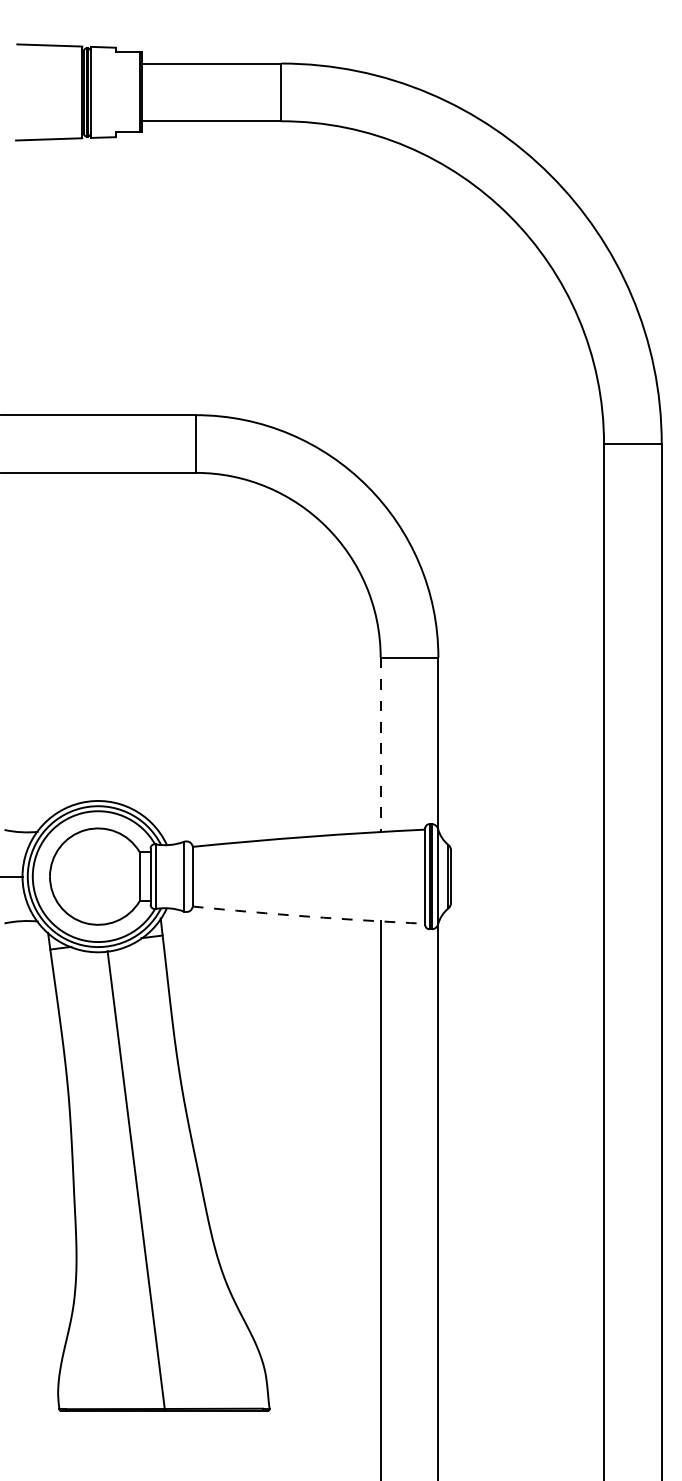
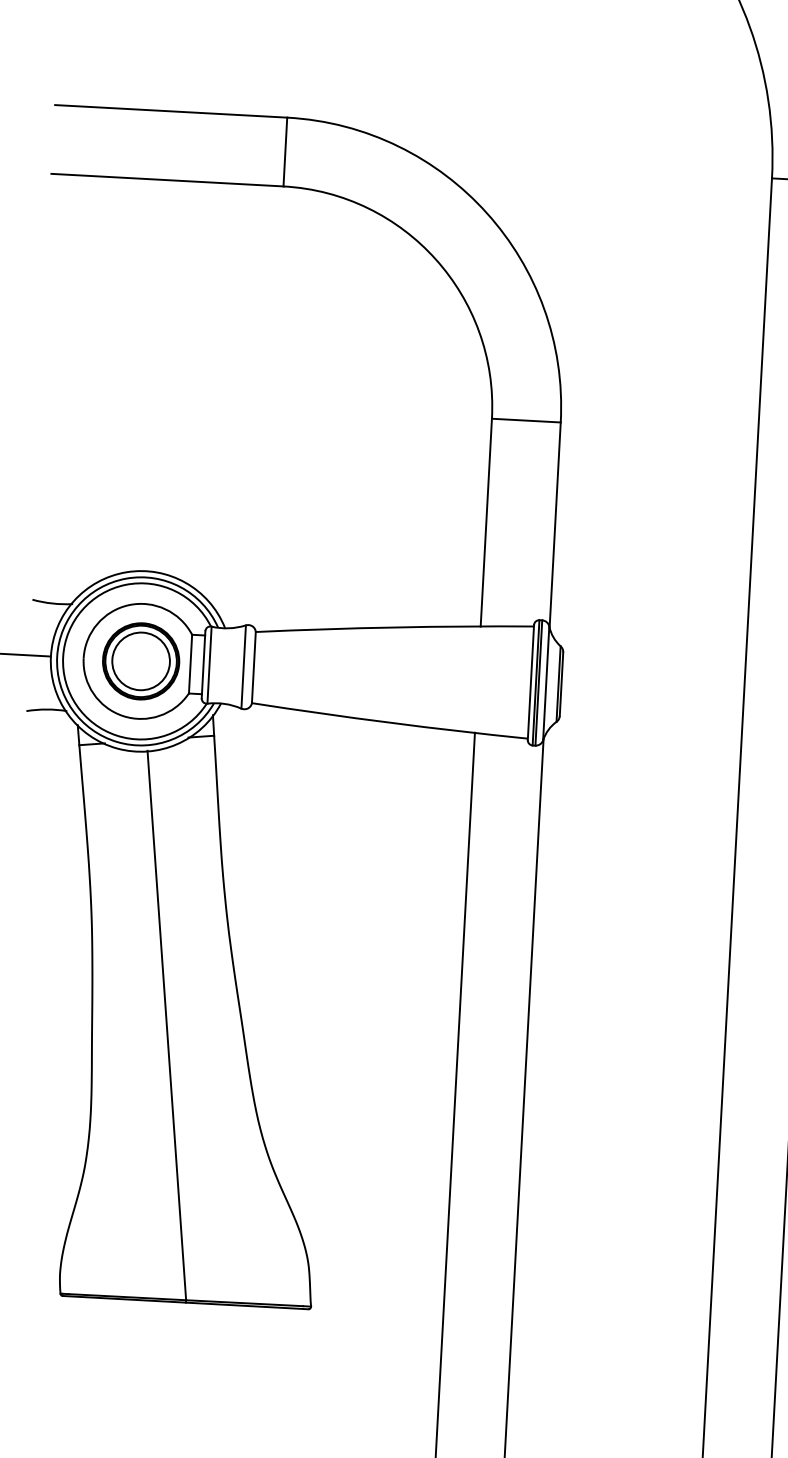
line: (380, 745) -> (486, 523), dashed -> solid
part: (97, 876) -> (140, 661), added
arc: (308, 916) -> (389, 722), dashed -> solid

